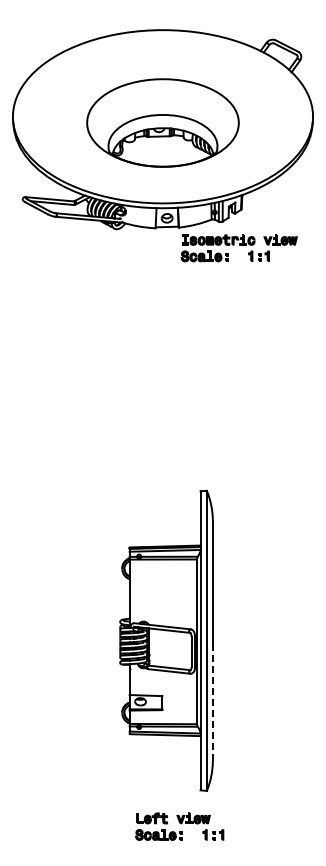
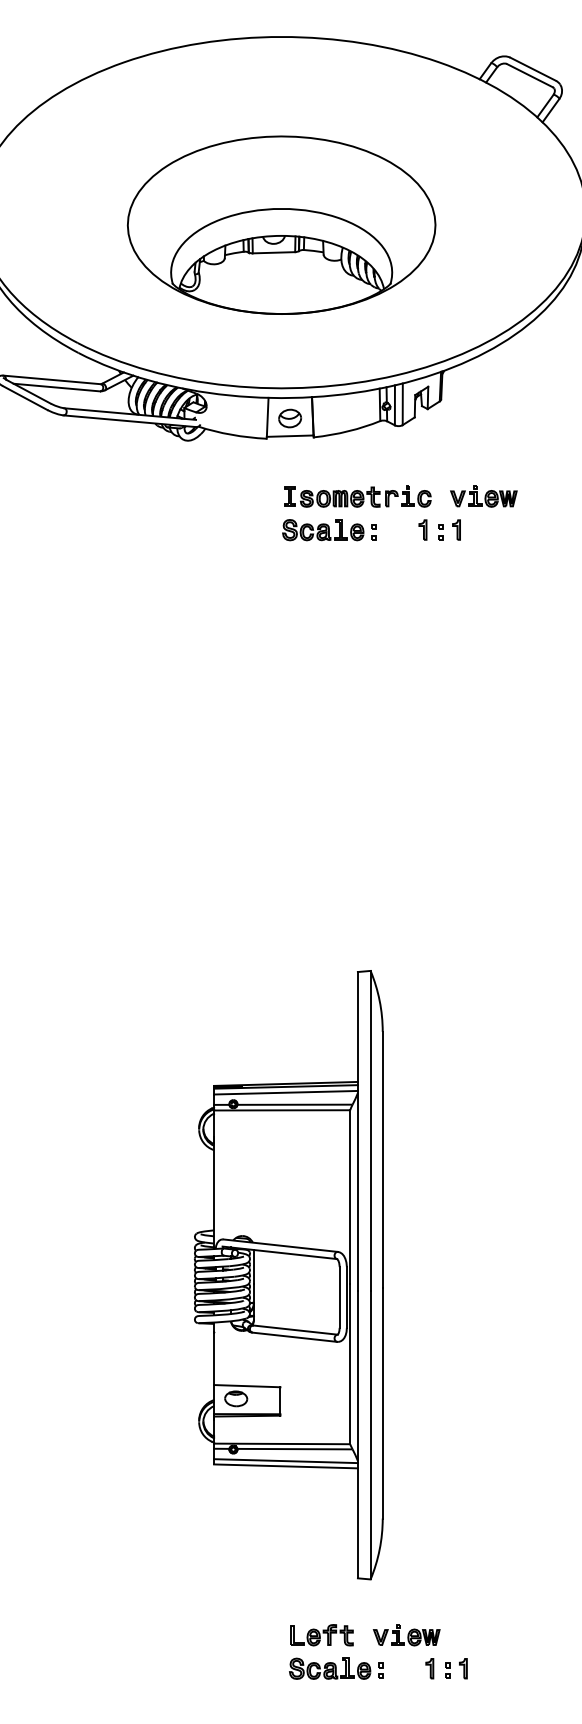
part: (238, 248) -> (398, 514), moved
line: (212, 703) -> (382, 1402), dashed -> solid
part: (179, 826) -> (377, 1651), moved

